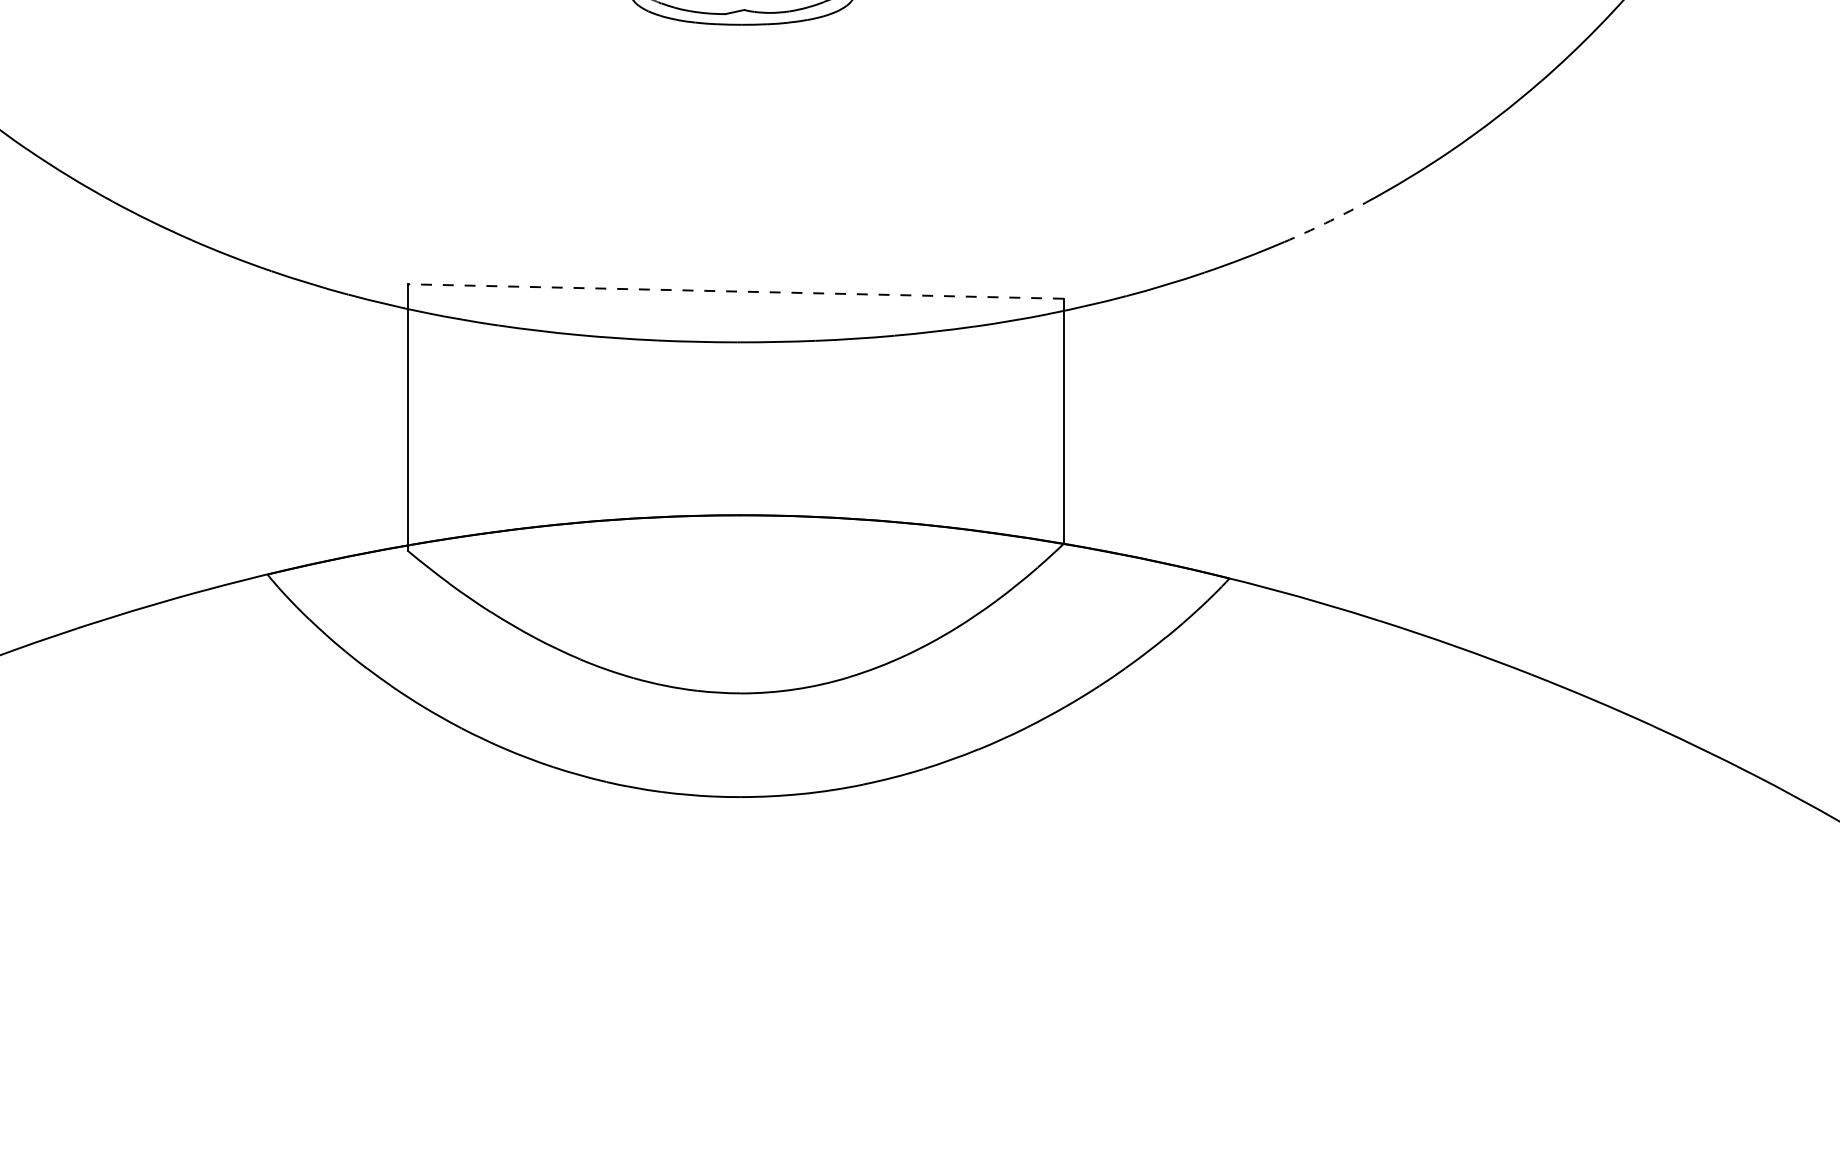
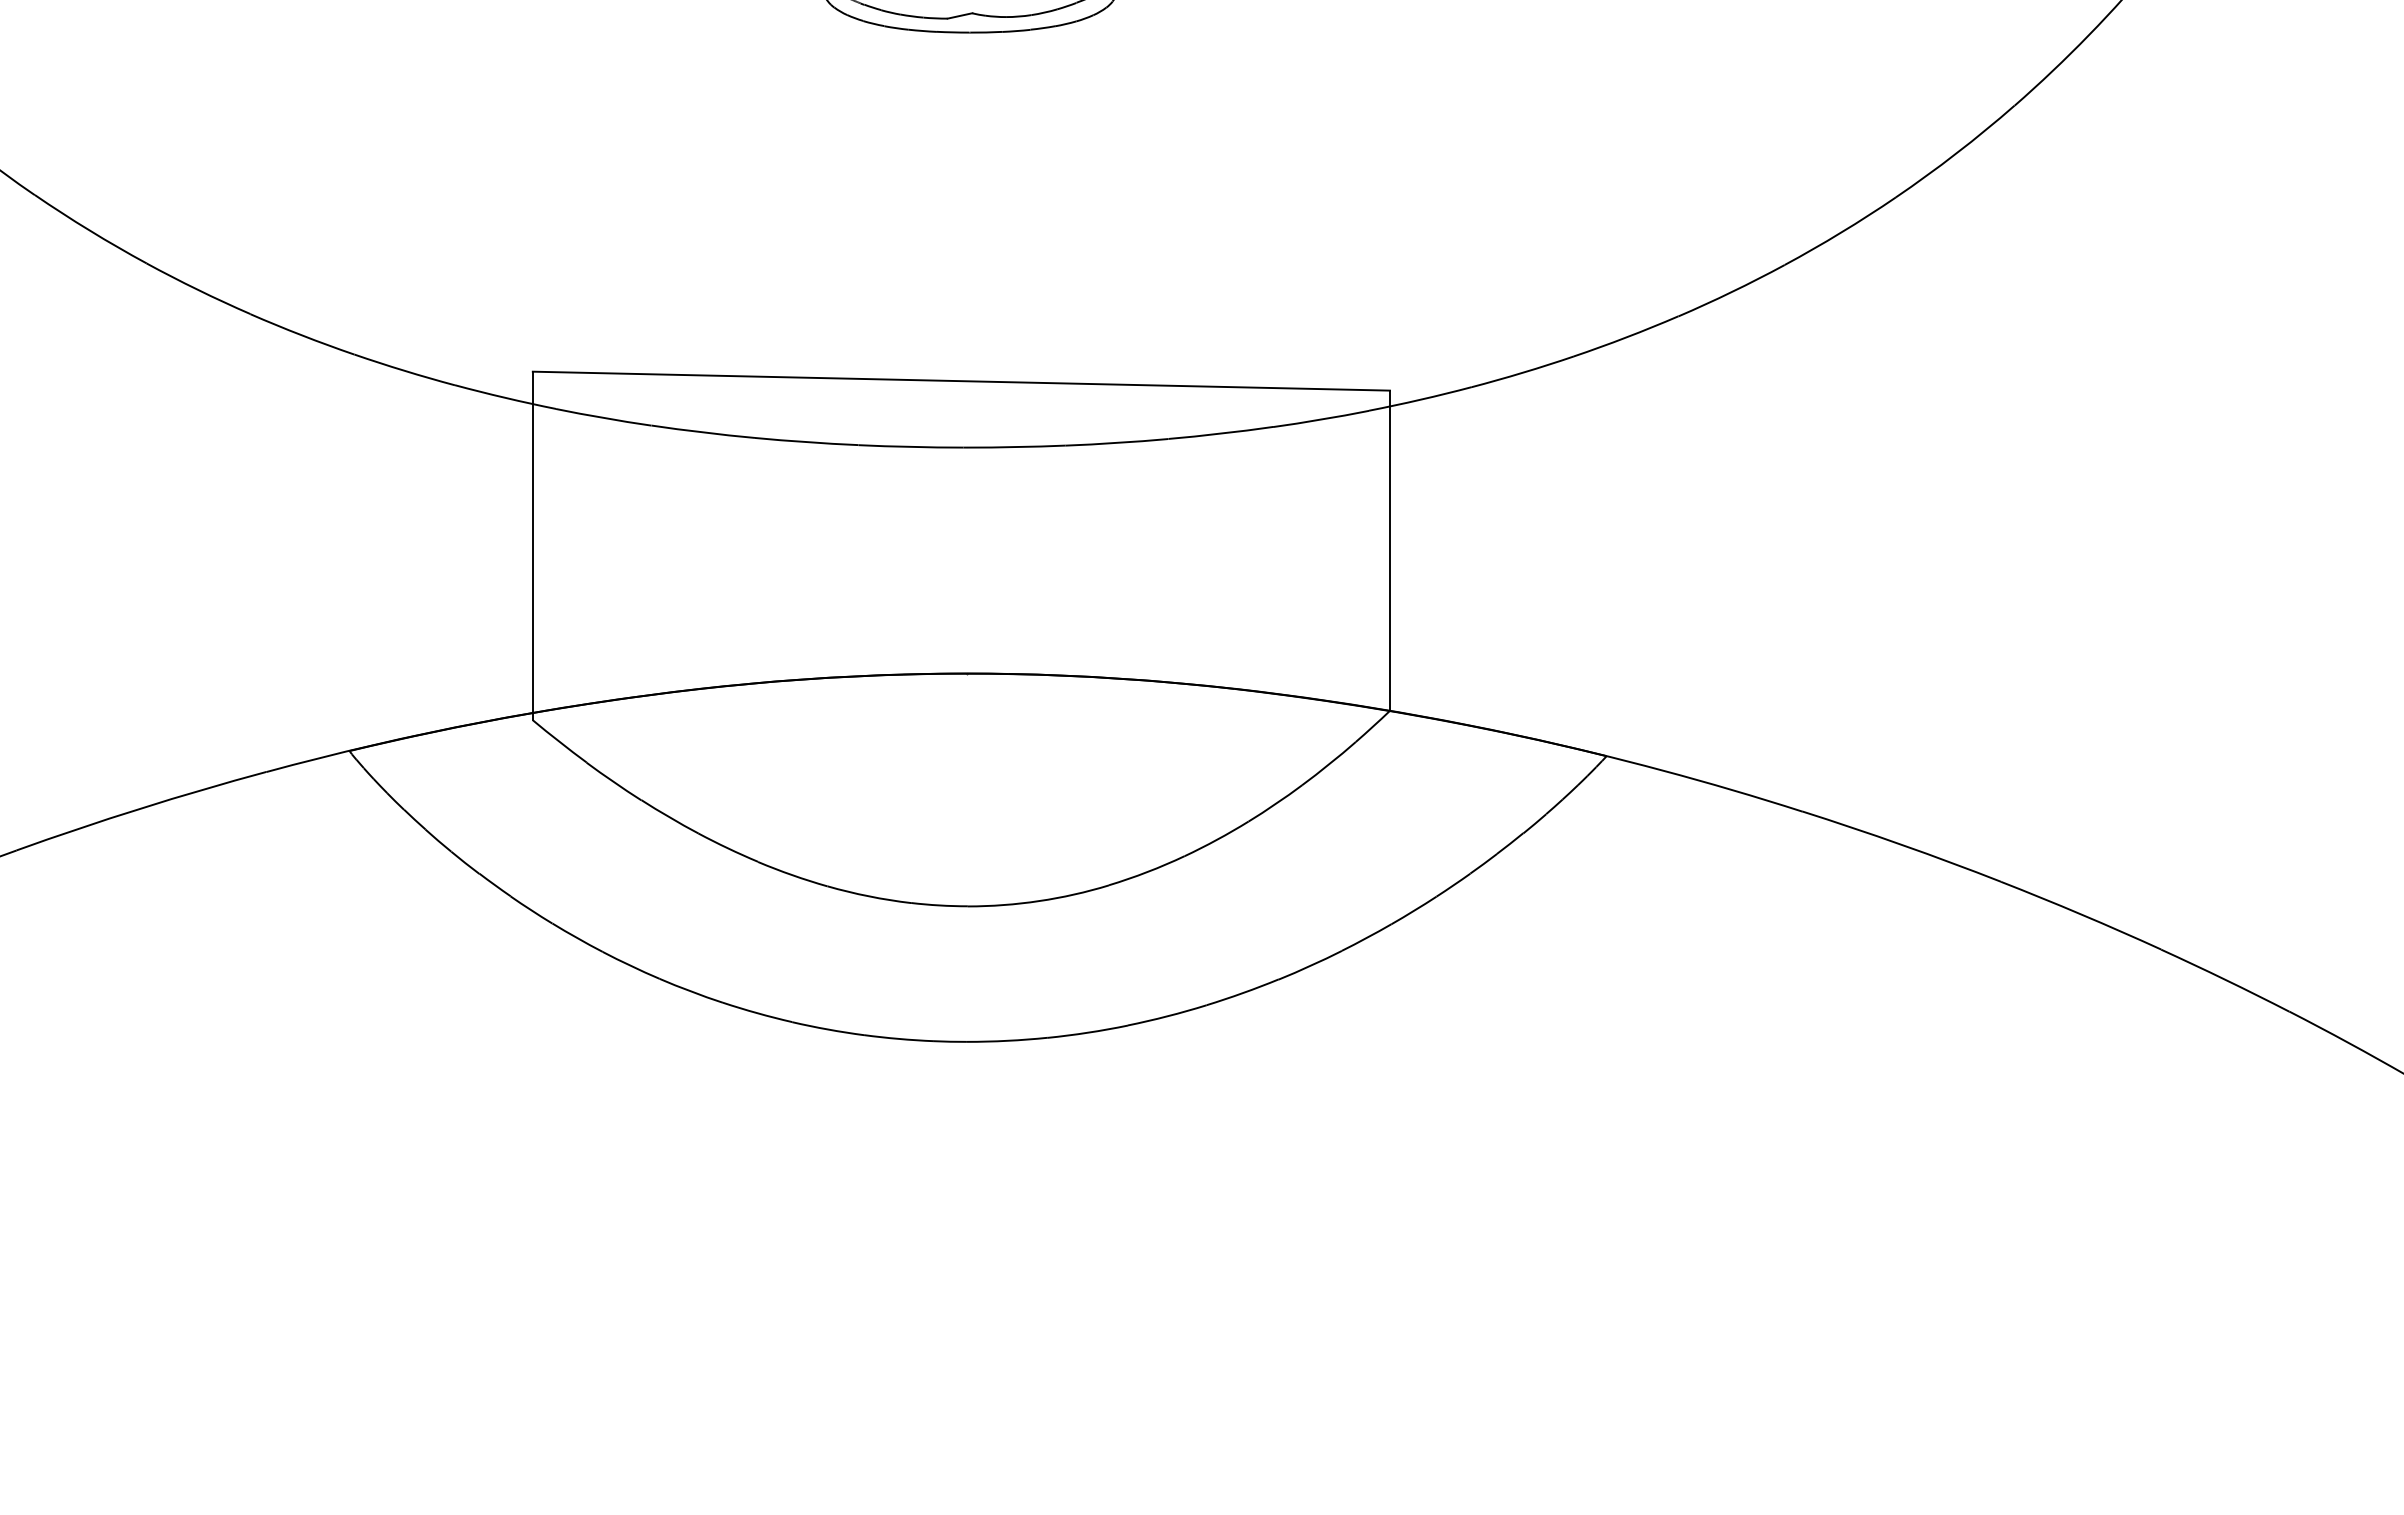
arc: (1325, 222) -> (1732, 291), dashed -> solid
line: (735, 291) -> (961, 381), dashed -> solid

